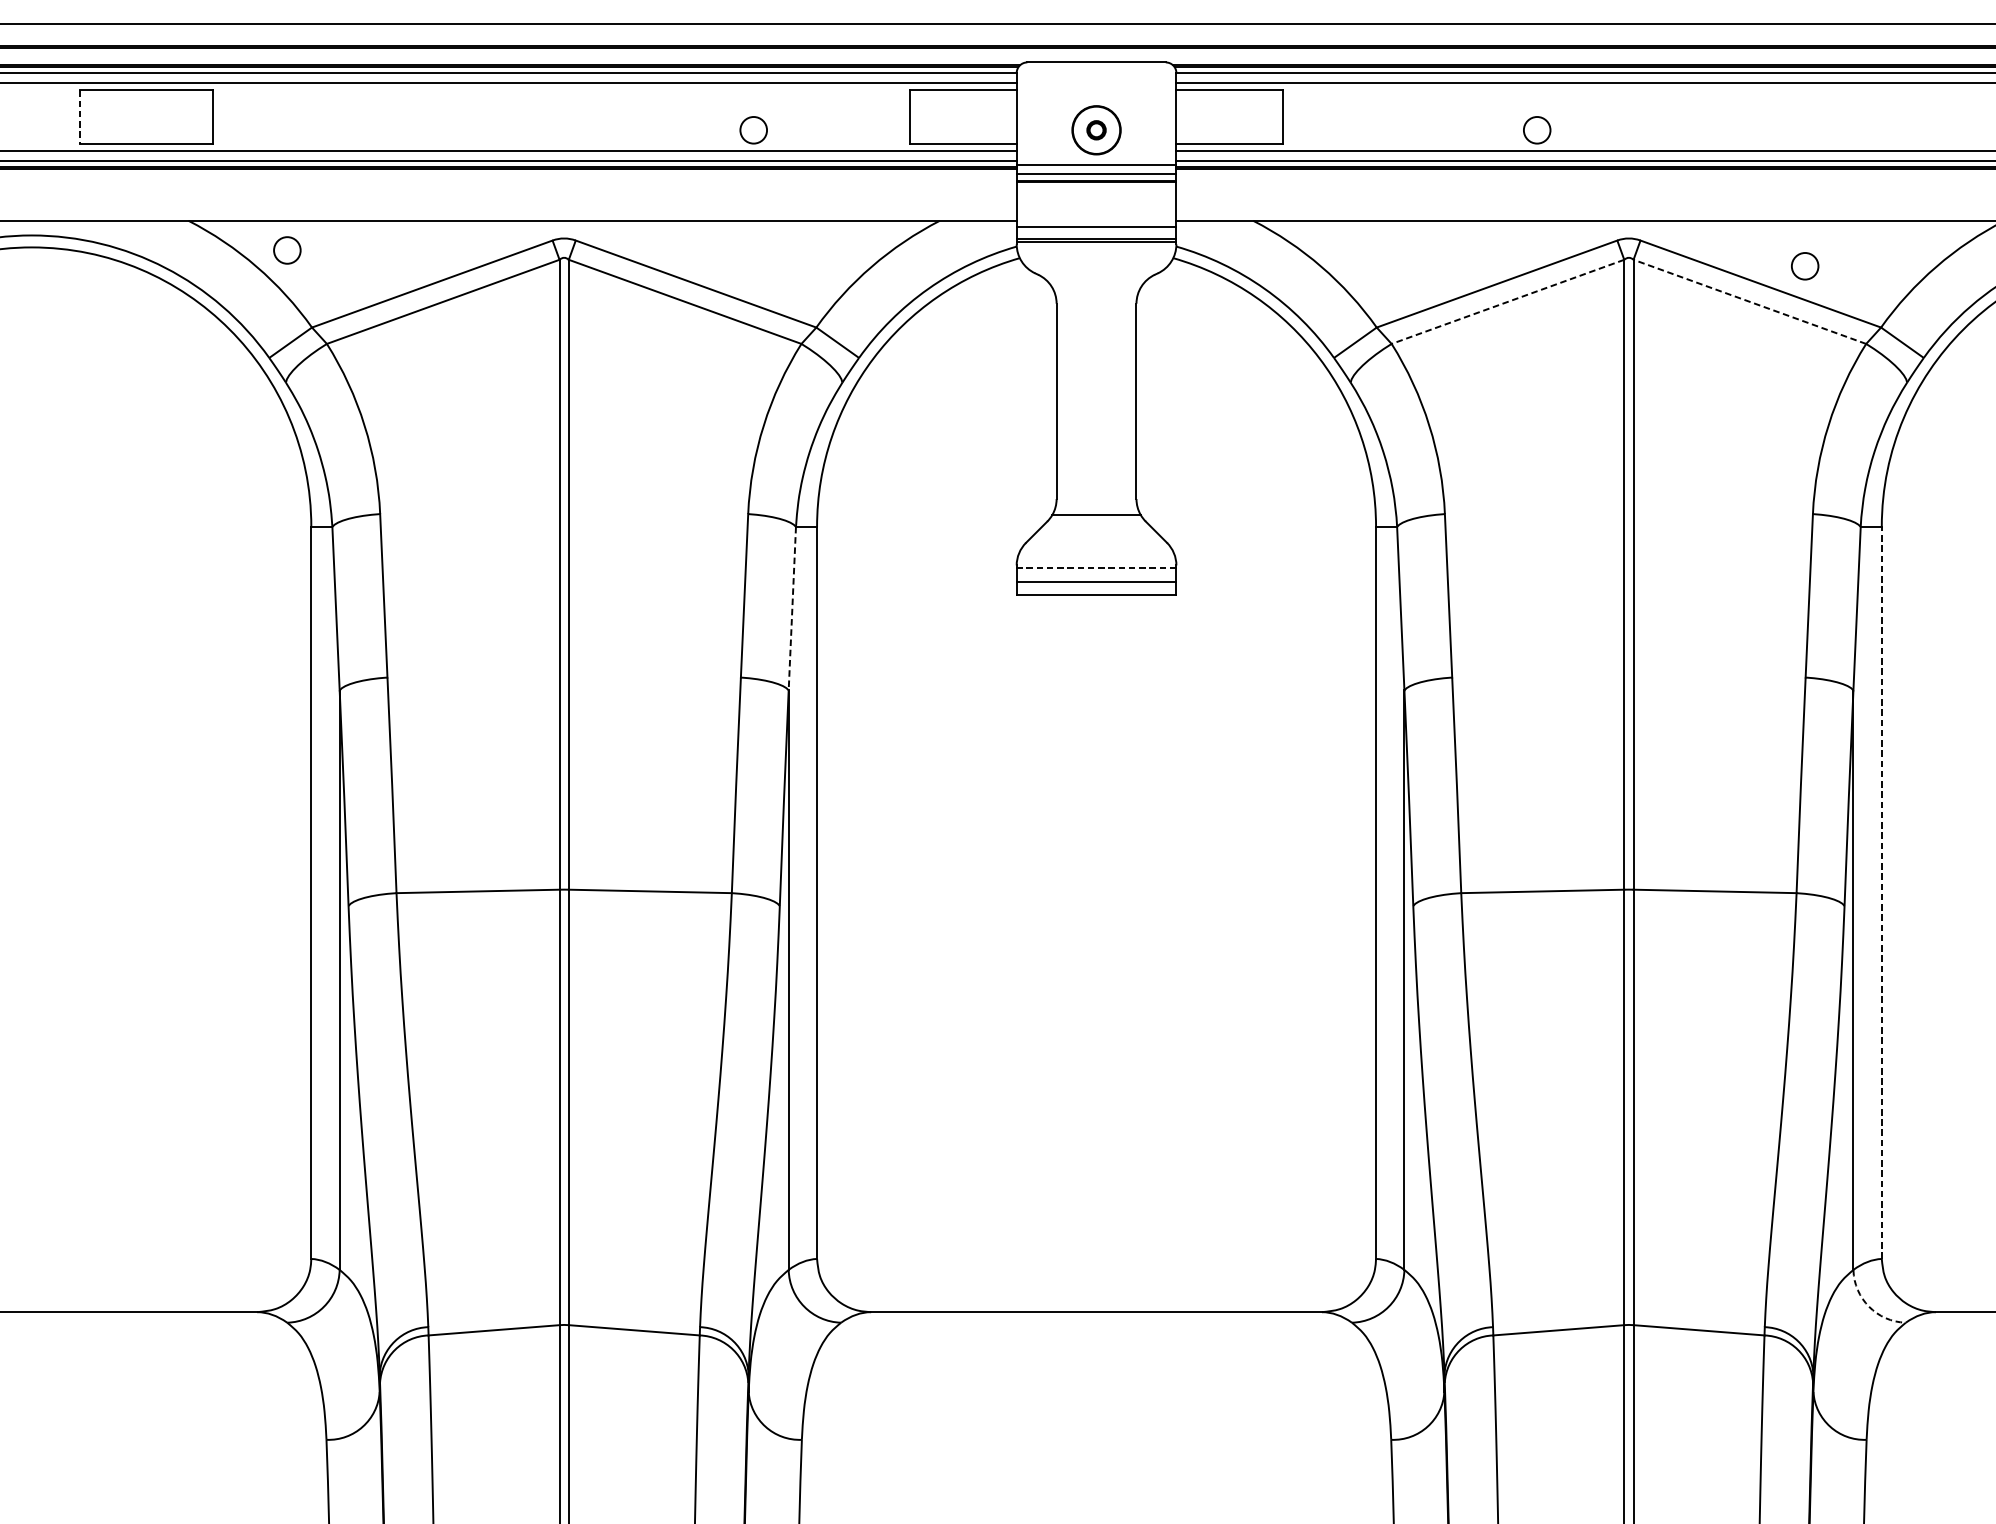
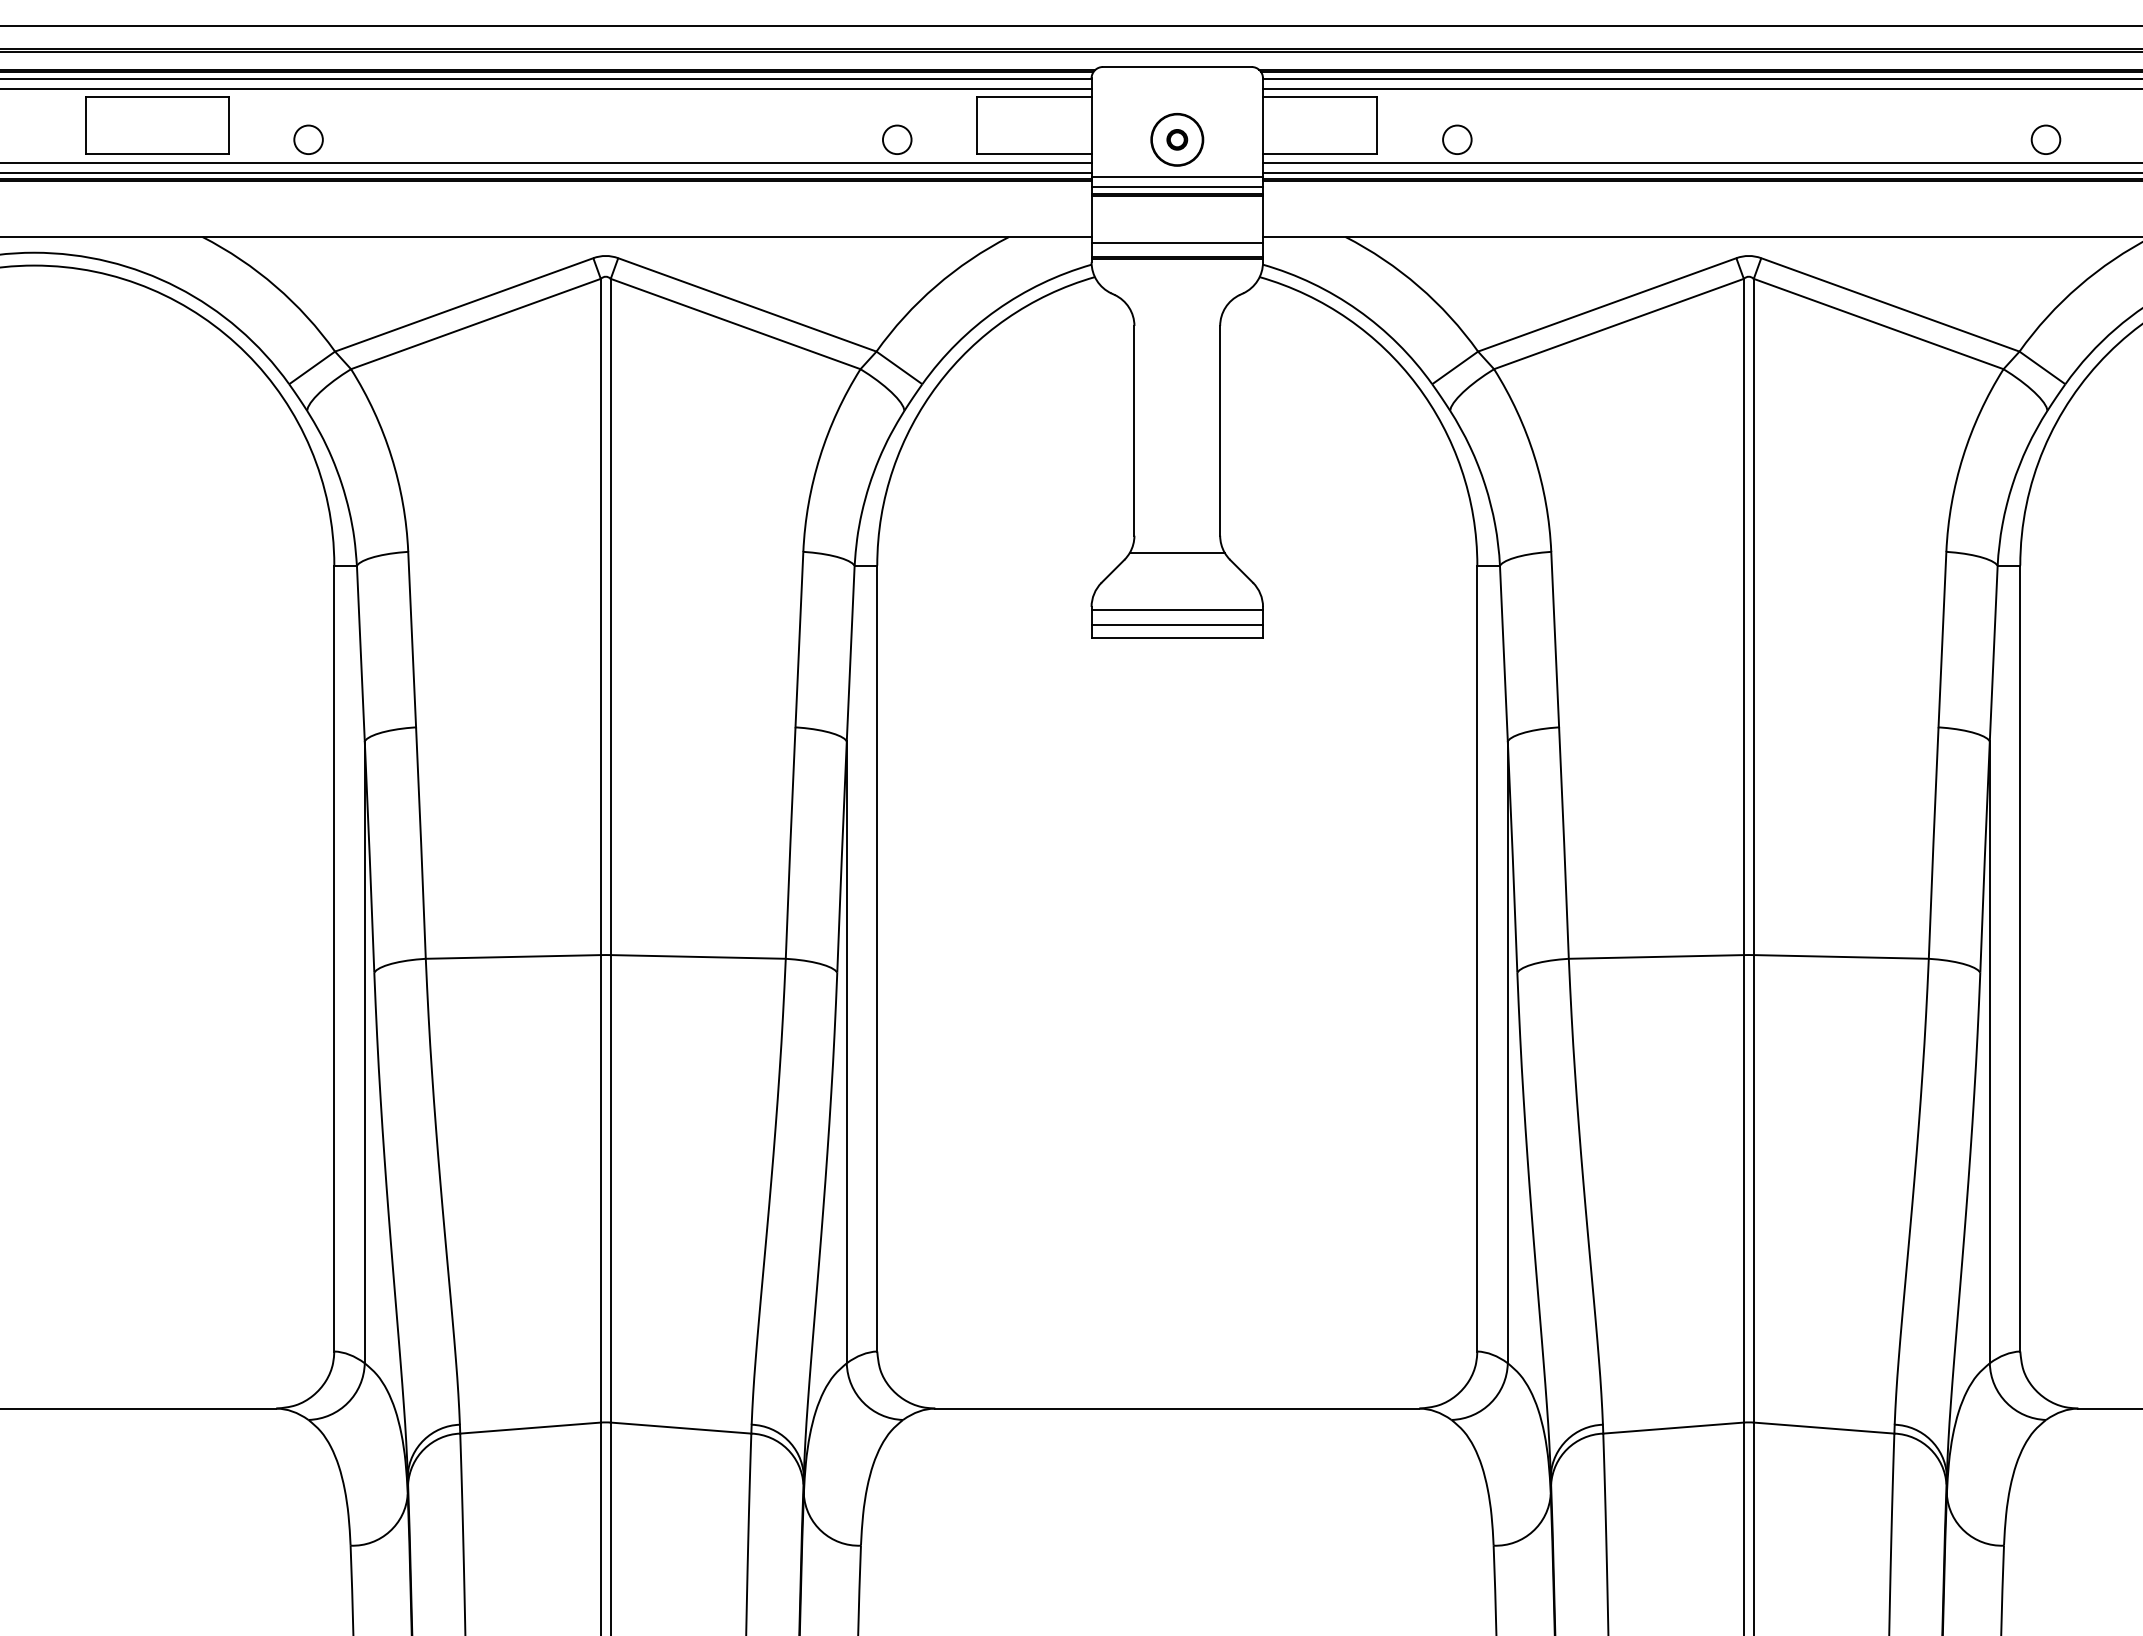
line: (79, 116) -> (85, 125), dashed -> solid
circle: (753, 129) -> (897, 139), moved
circle: (1537, 129) -> (1457, 139), moved
circle: (287, 250) -> (308, 139), moved
circle: (1804, 265) -> (2045, 139), moved
line: (1507, 302) -> (1618, 324), dashed -> solid
line: (1749, 302) -> (1878, 324), dashed -> solid
line: (1096, 567) -> (1177, 609), dashed -> solid
line: (792, 608) -> (850, 653), dashed -> solid
line: (1881, 892) -> (2020, 958), dashed -> solid
arc: (1868, 1306) -> (2006, 1402), dashed -> solid

